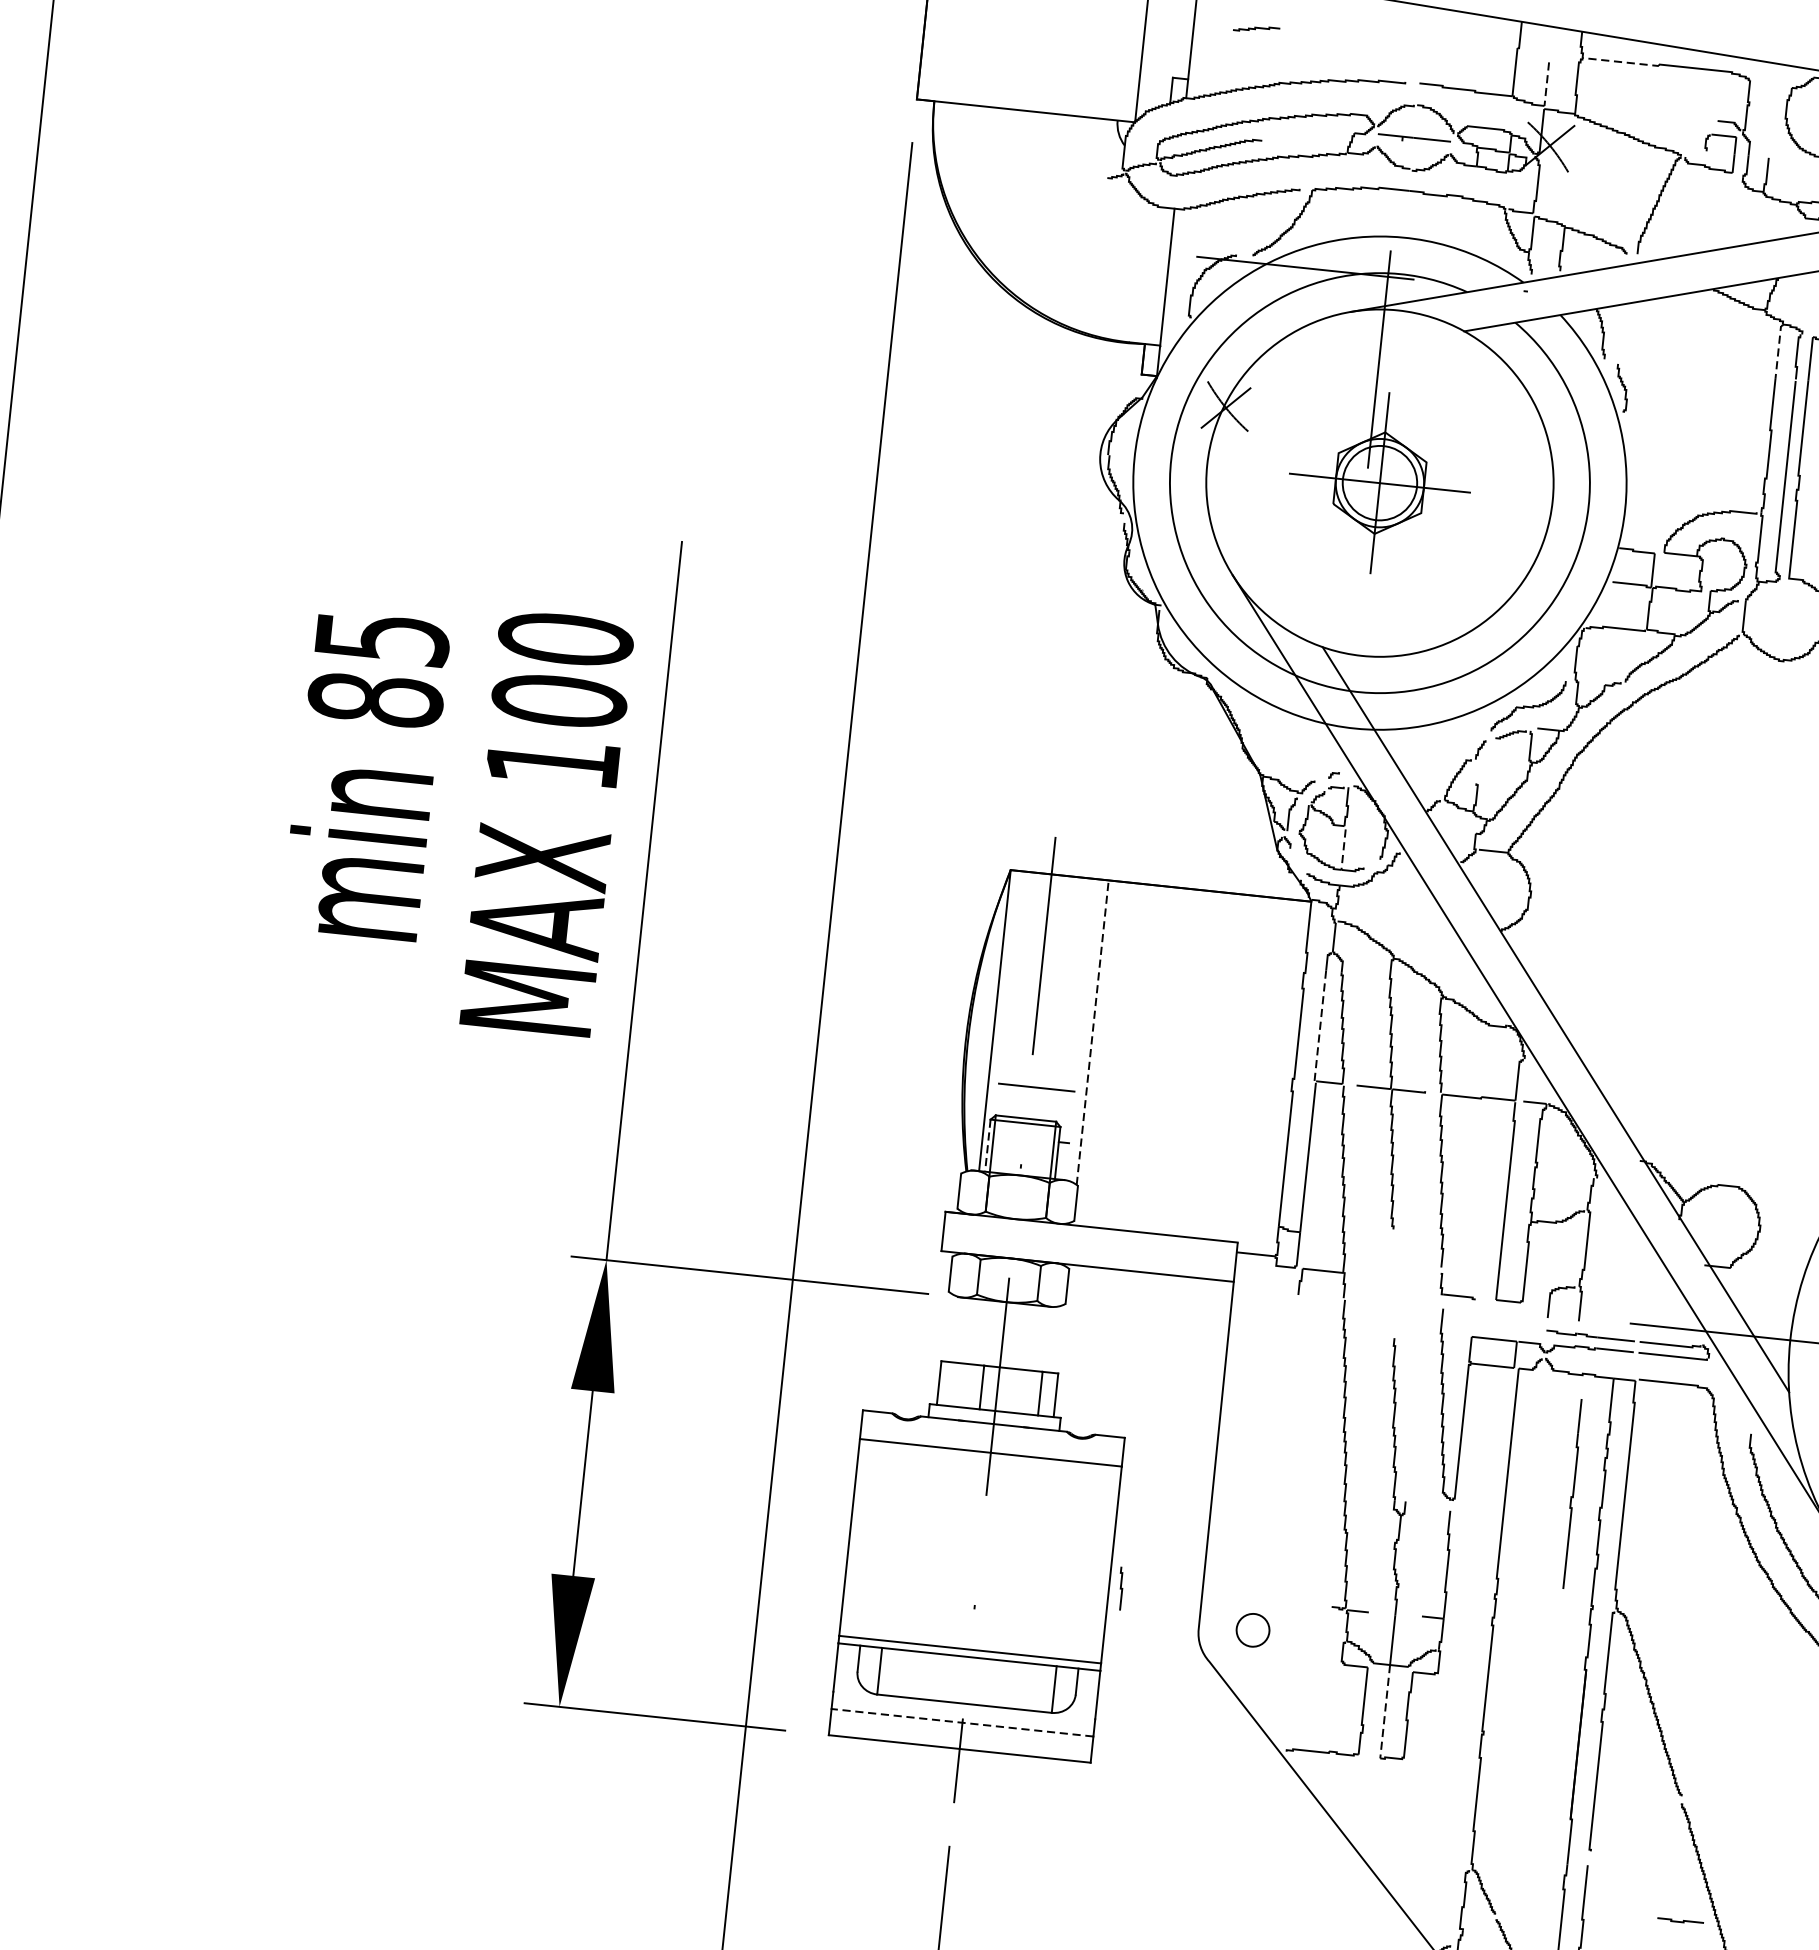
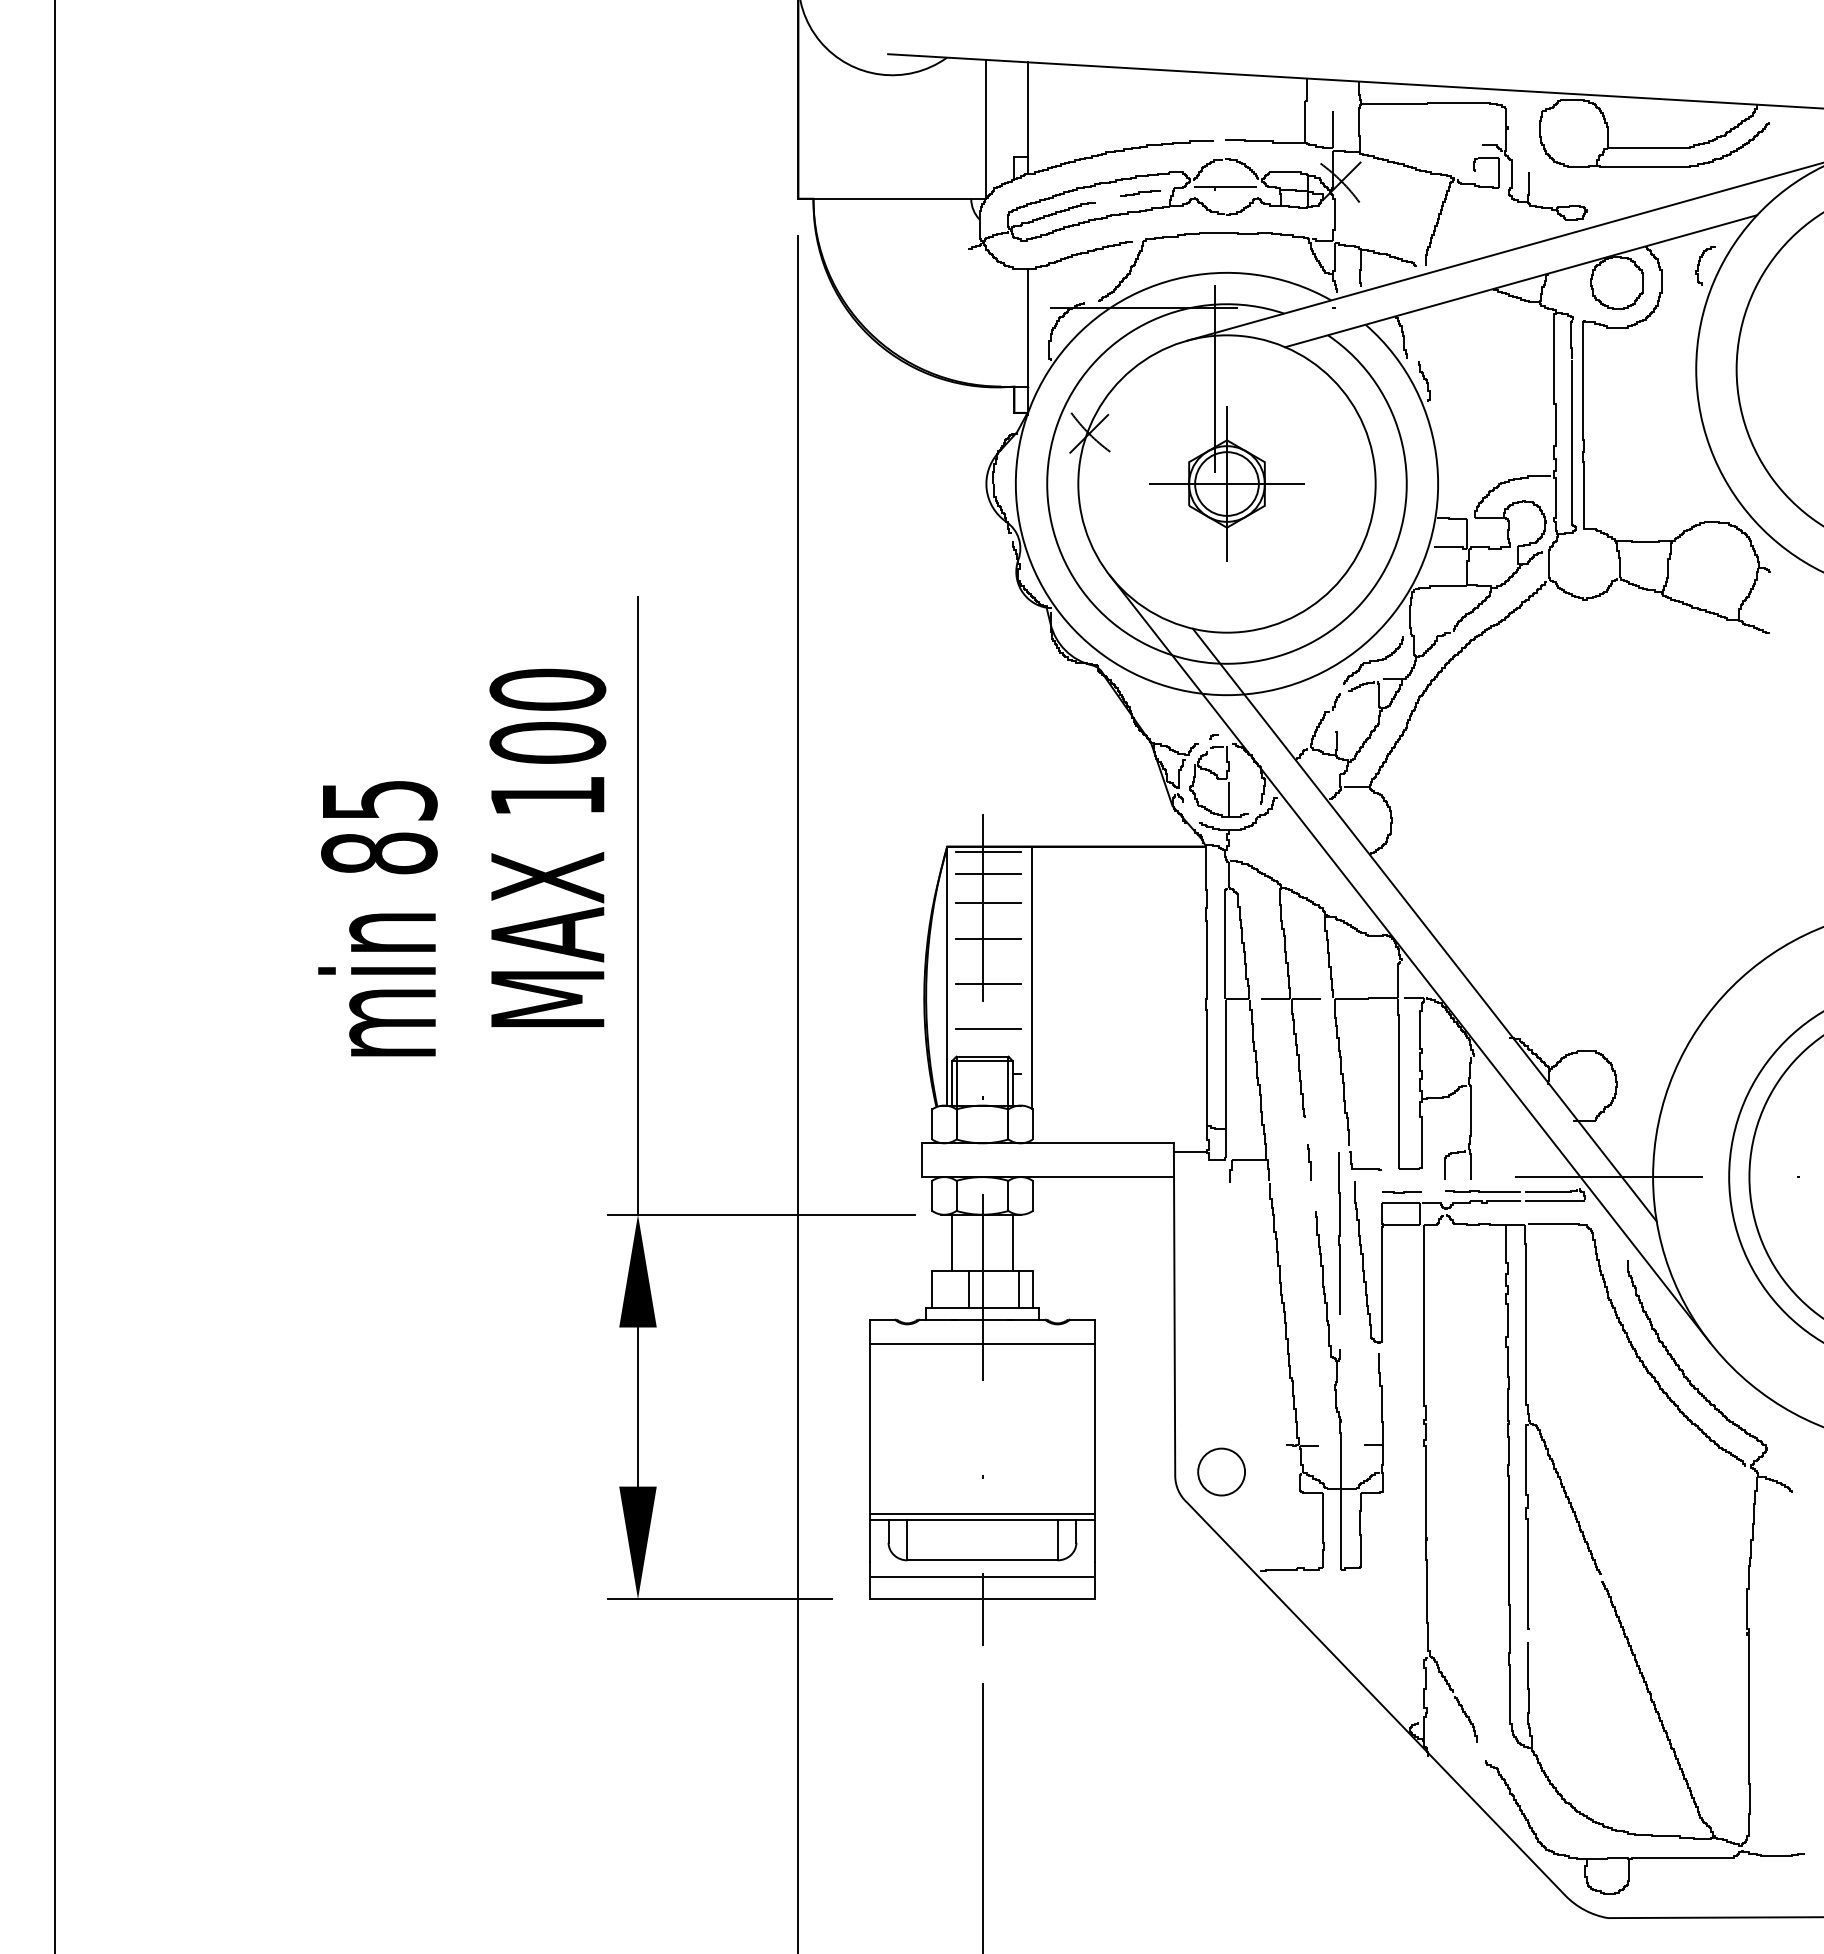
curve: (1256, 27) -> (1140, 192), moved
line: (1622, 61) -> (1395, 103), dashed -> solid
line: (1546, 84) -> (1333, 129), dashed -> solid
line: (1778, 349) -> (1554, 334), dashed -> solid
text: (365, 775) -> (377, 918), moved
line: (1343, 849) -> (1228, 799), dashed -> solid
line: (1058, 880) -> (988, 851), added
line: (1055, 907) -> (988, 874), added
line: (1051, 940) -> (988, 902), added
line: (1047, 983) -> (988, 939), added
line: (1319, 1025) -> (1224, 951), dashed -> solid
line: (1092, 1032) -> (1031, 977), dashed -> solid
line: (1041, 1034) -> (988, 983), added
line: (987, 1146) -> (952, 1083), dashed -> solid
line: (968, 1330) -> (952, 1242), added
line: (1038, 1338) -> (1012, 1242), added
line: (1572, 1494) -> (1339, 1233), moved
curve: (1121, 1588) -> (1309, 1162), moved
circle: (1253, 1629) -> (1221, 1471), size x1.67
line: (1385, 1712) -> (1341, 1530), dashed -> solid
line: (962, 1722) -> (982, 1576), dashed -> solid
line: (1680, 1921) -> (1401, 1192), moved

